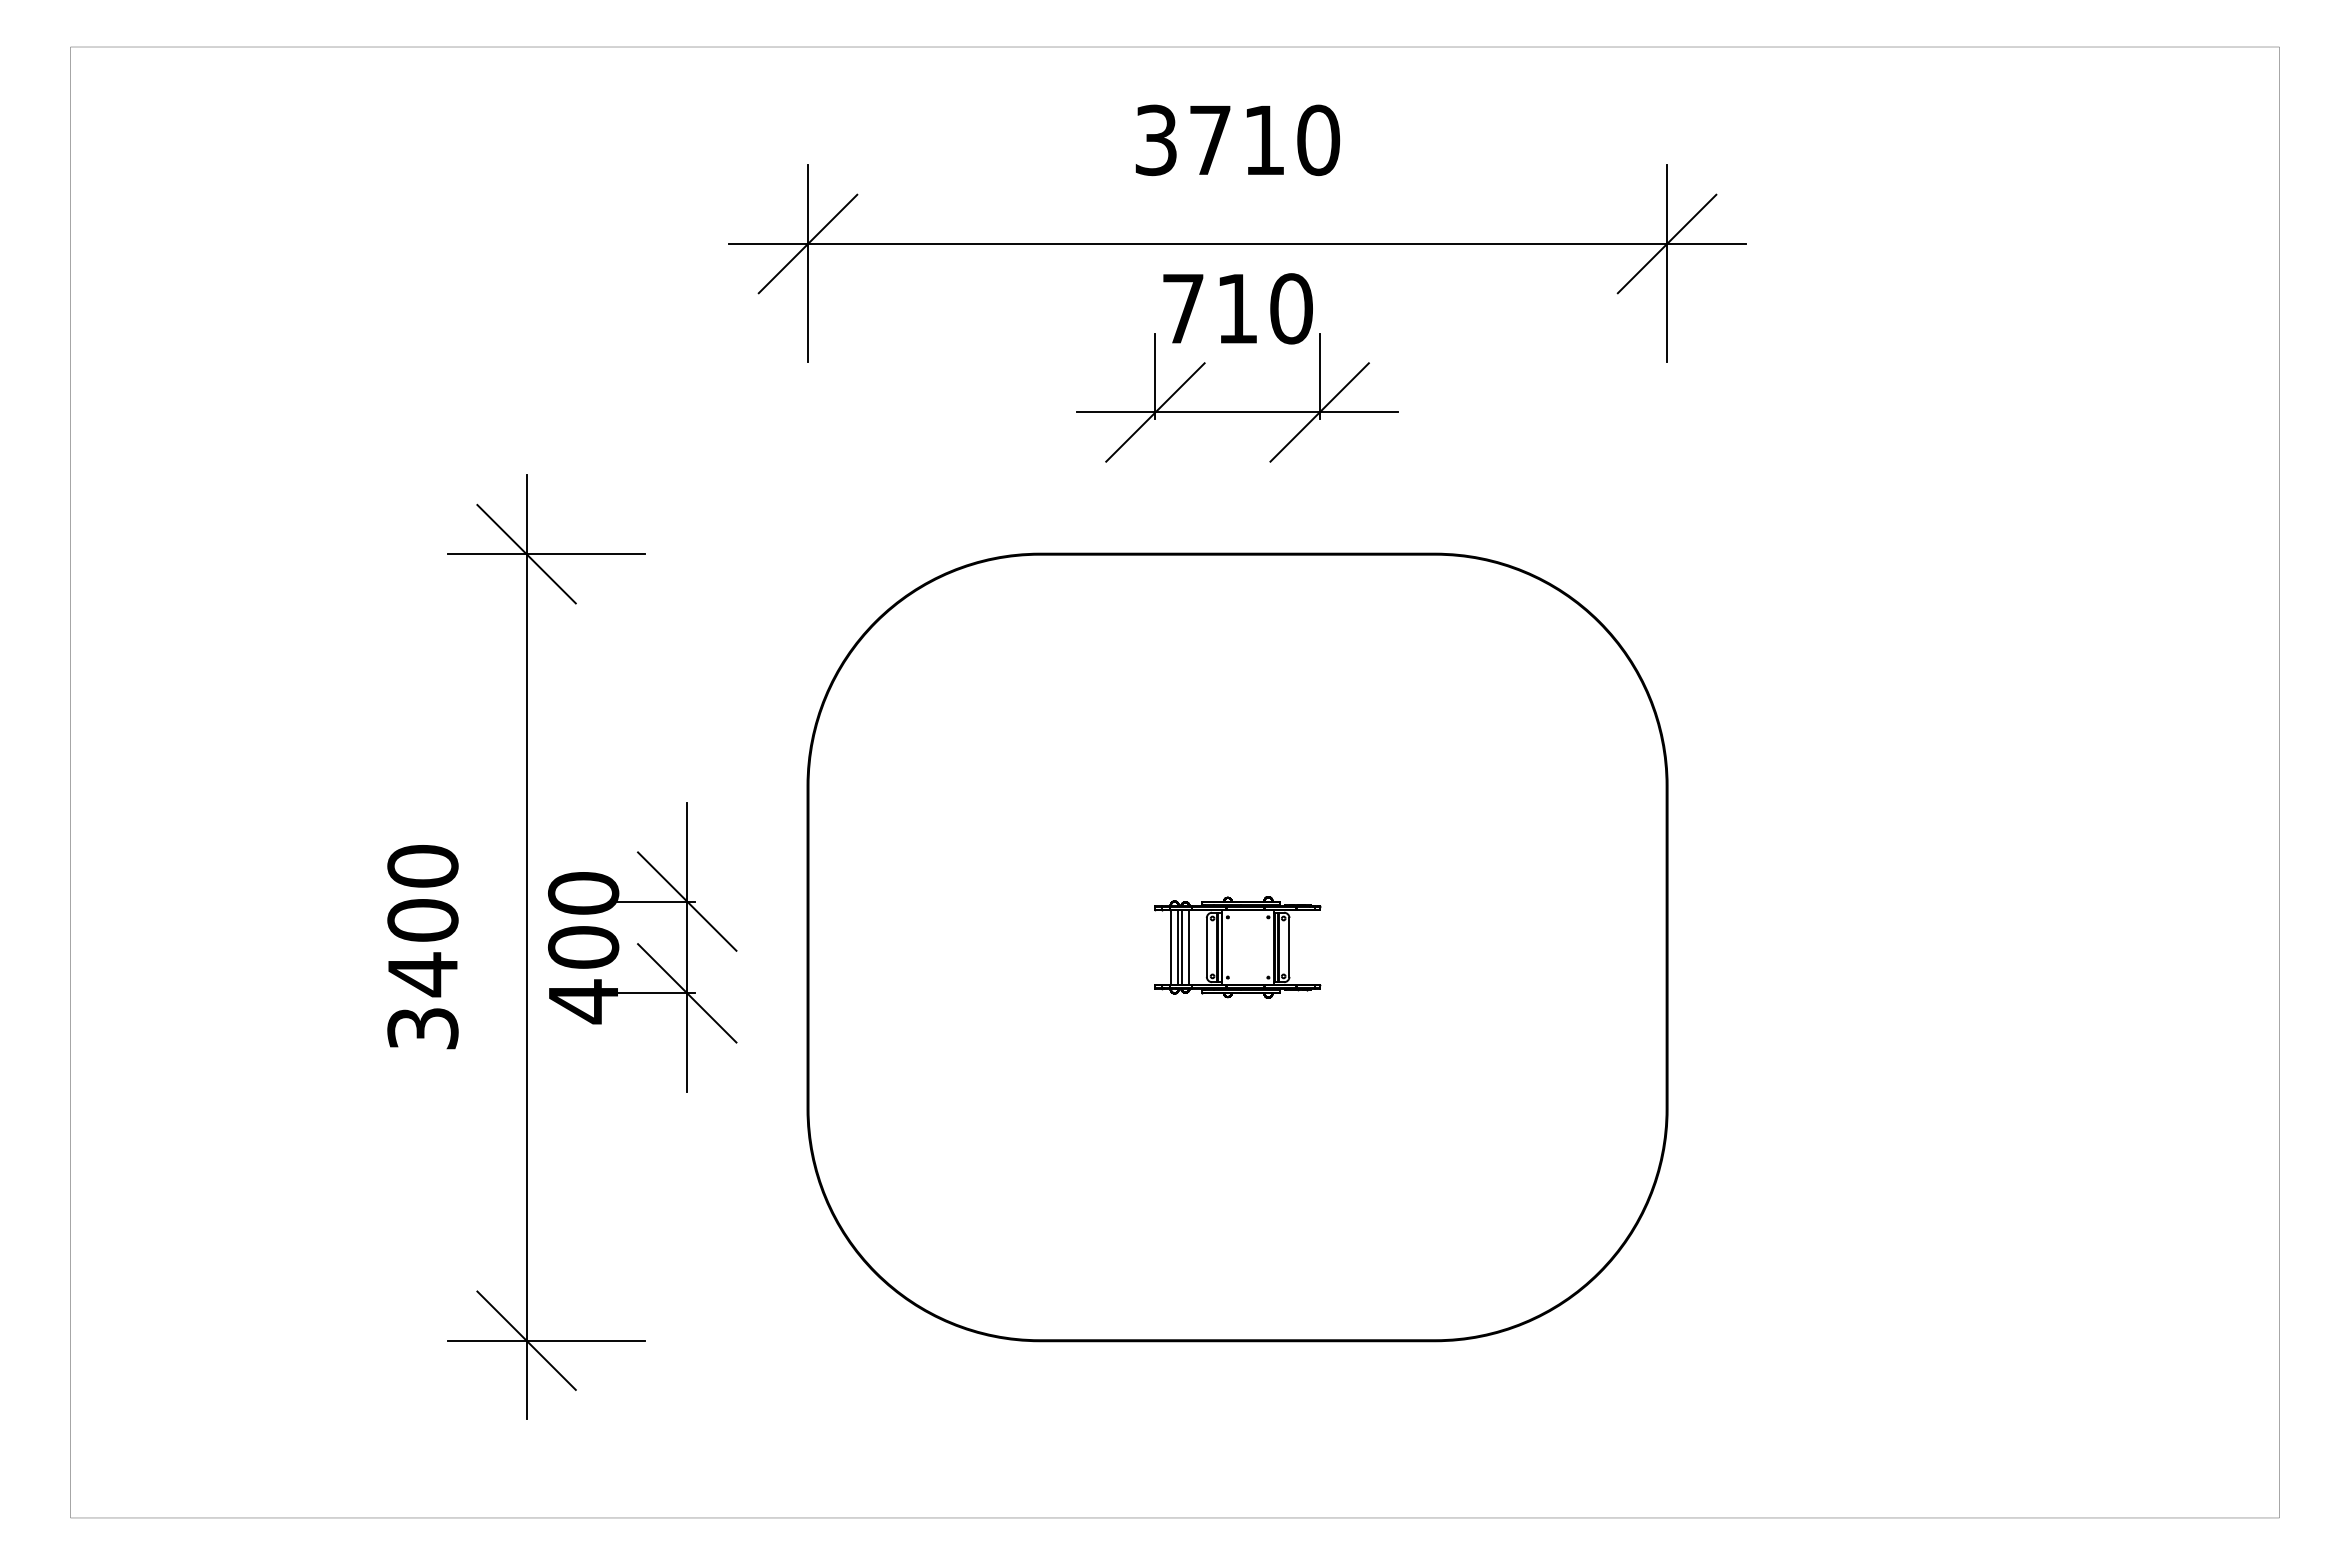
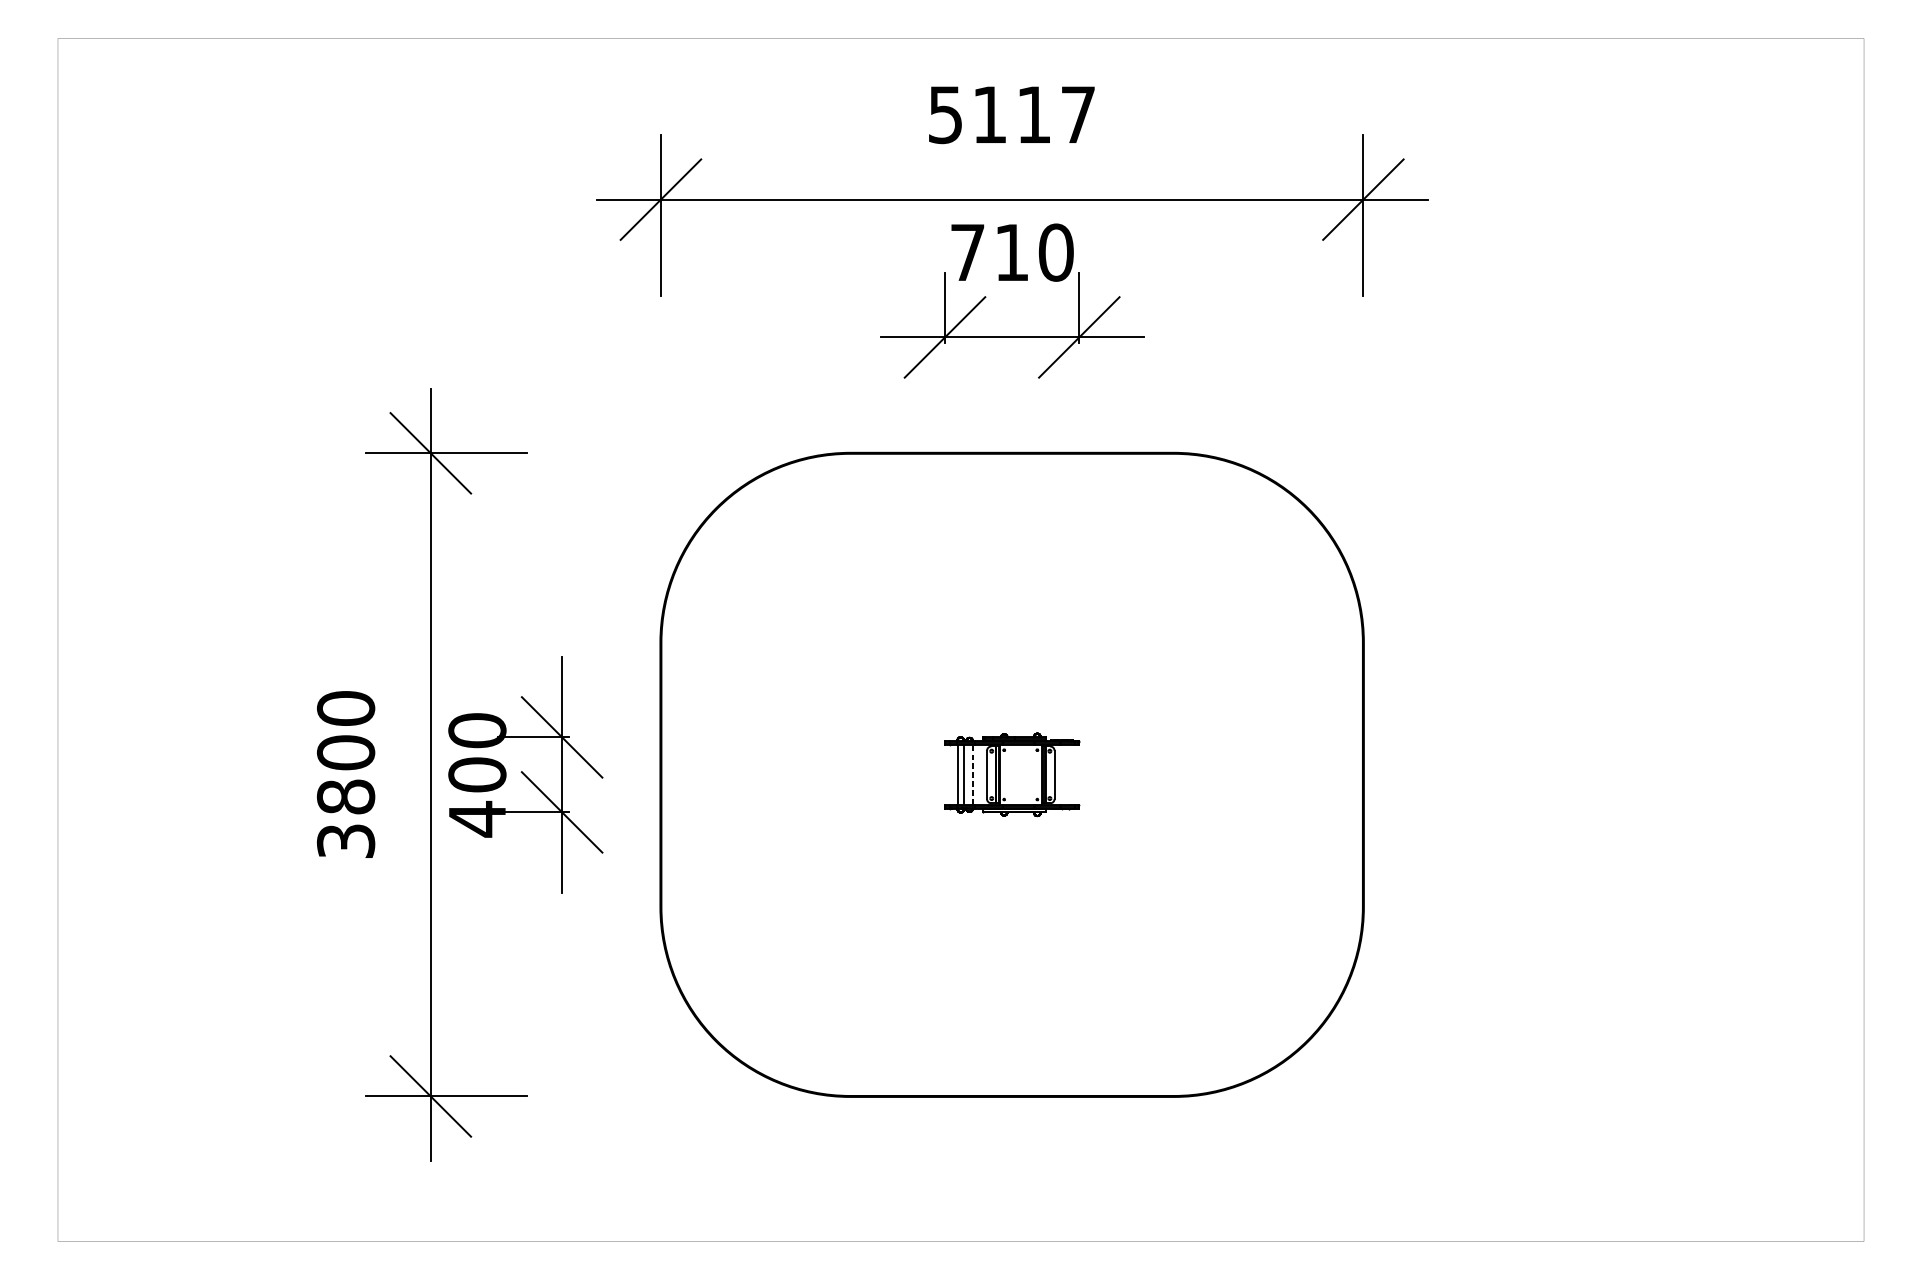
text: (1238, 140) -> (1012, 115), 3710 -> 5117
line: (1189, 946) -> (972, 774), solid -> dashed
line: (1181, 947) -> (966, 774), removed
text: (422, 974) -> (345, 796), 3400 -> 3800

